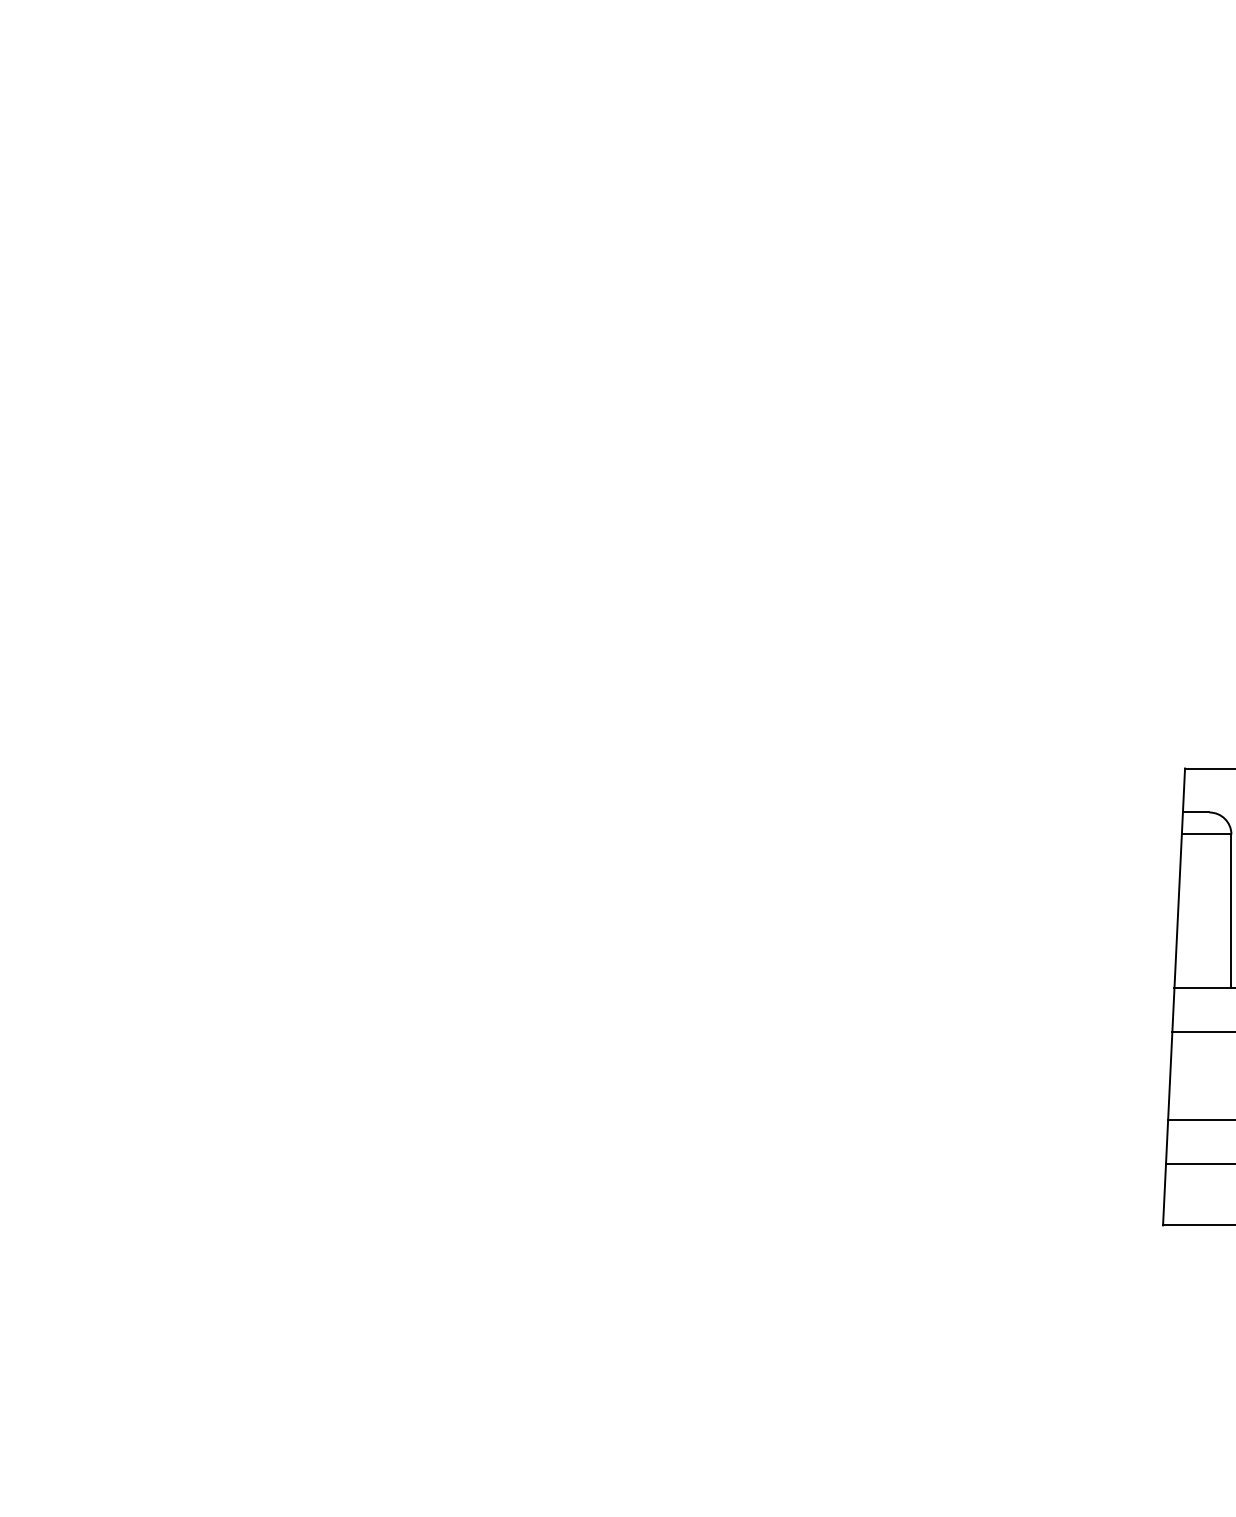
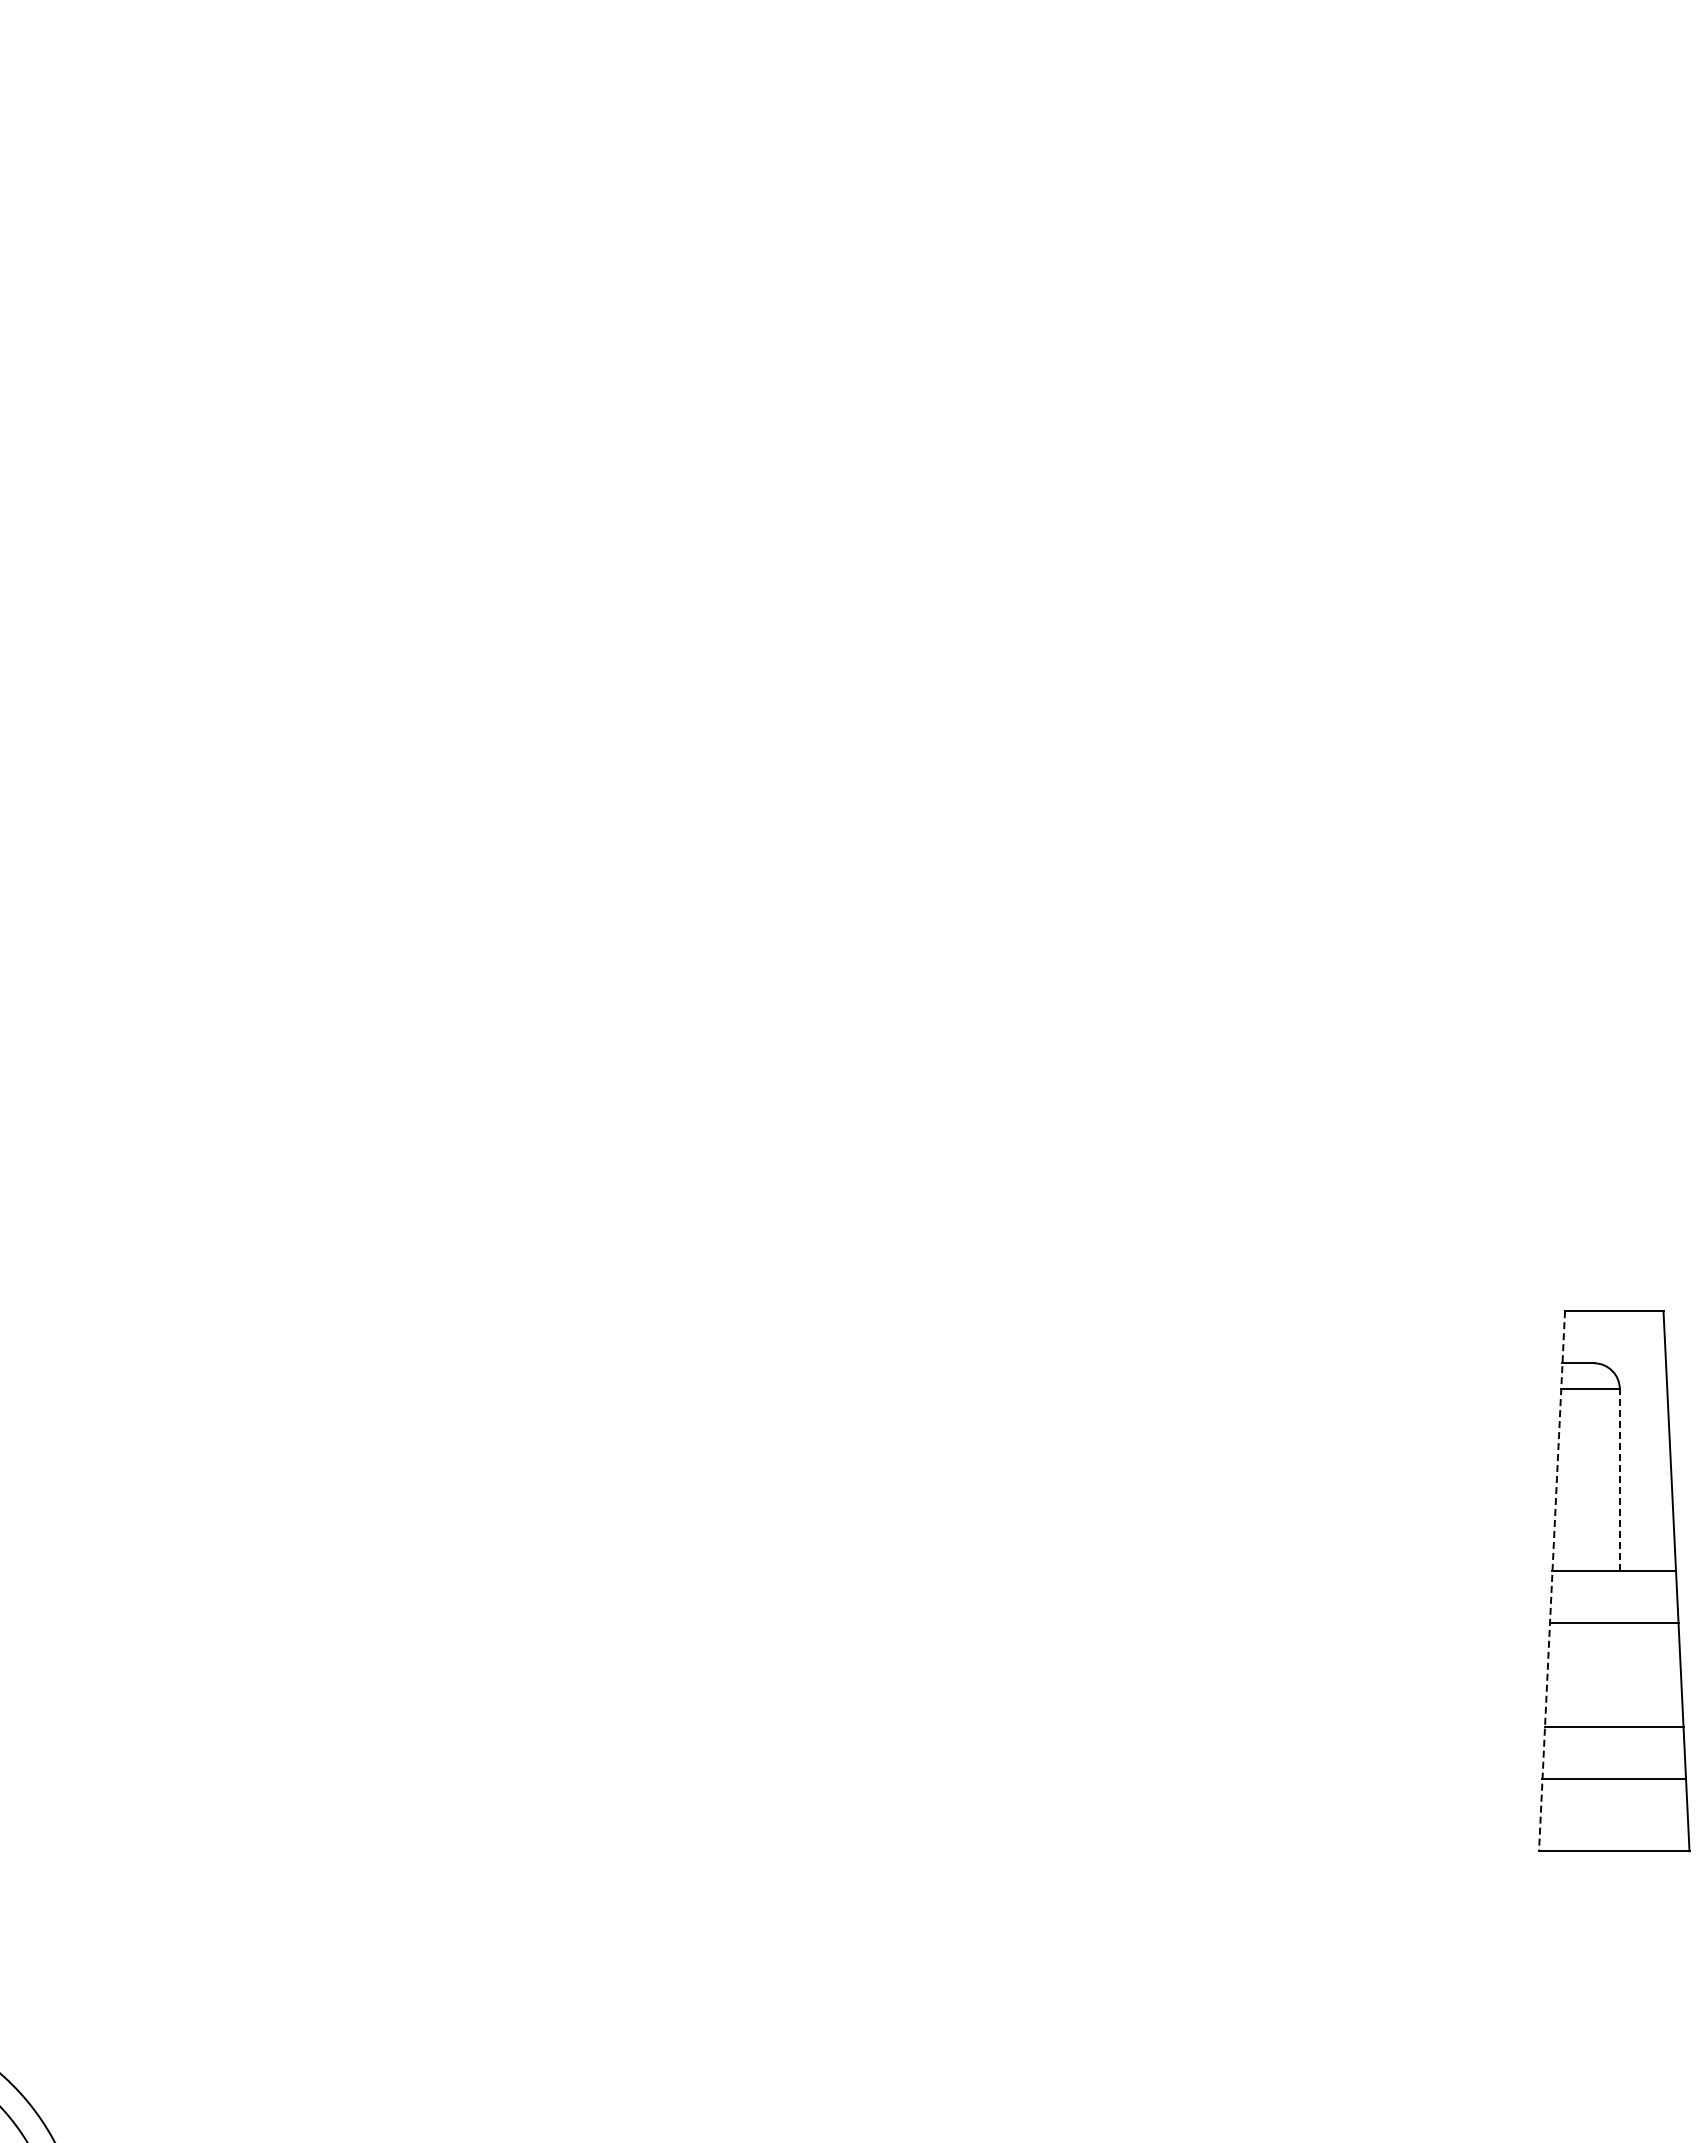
line: (1231, 911) -> (1619, 1480), solid -> dashed
line: (1174, 997) -> (1552, 1581), solid -> dashed

